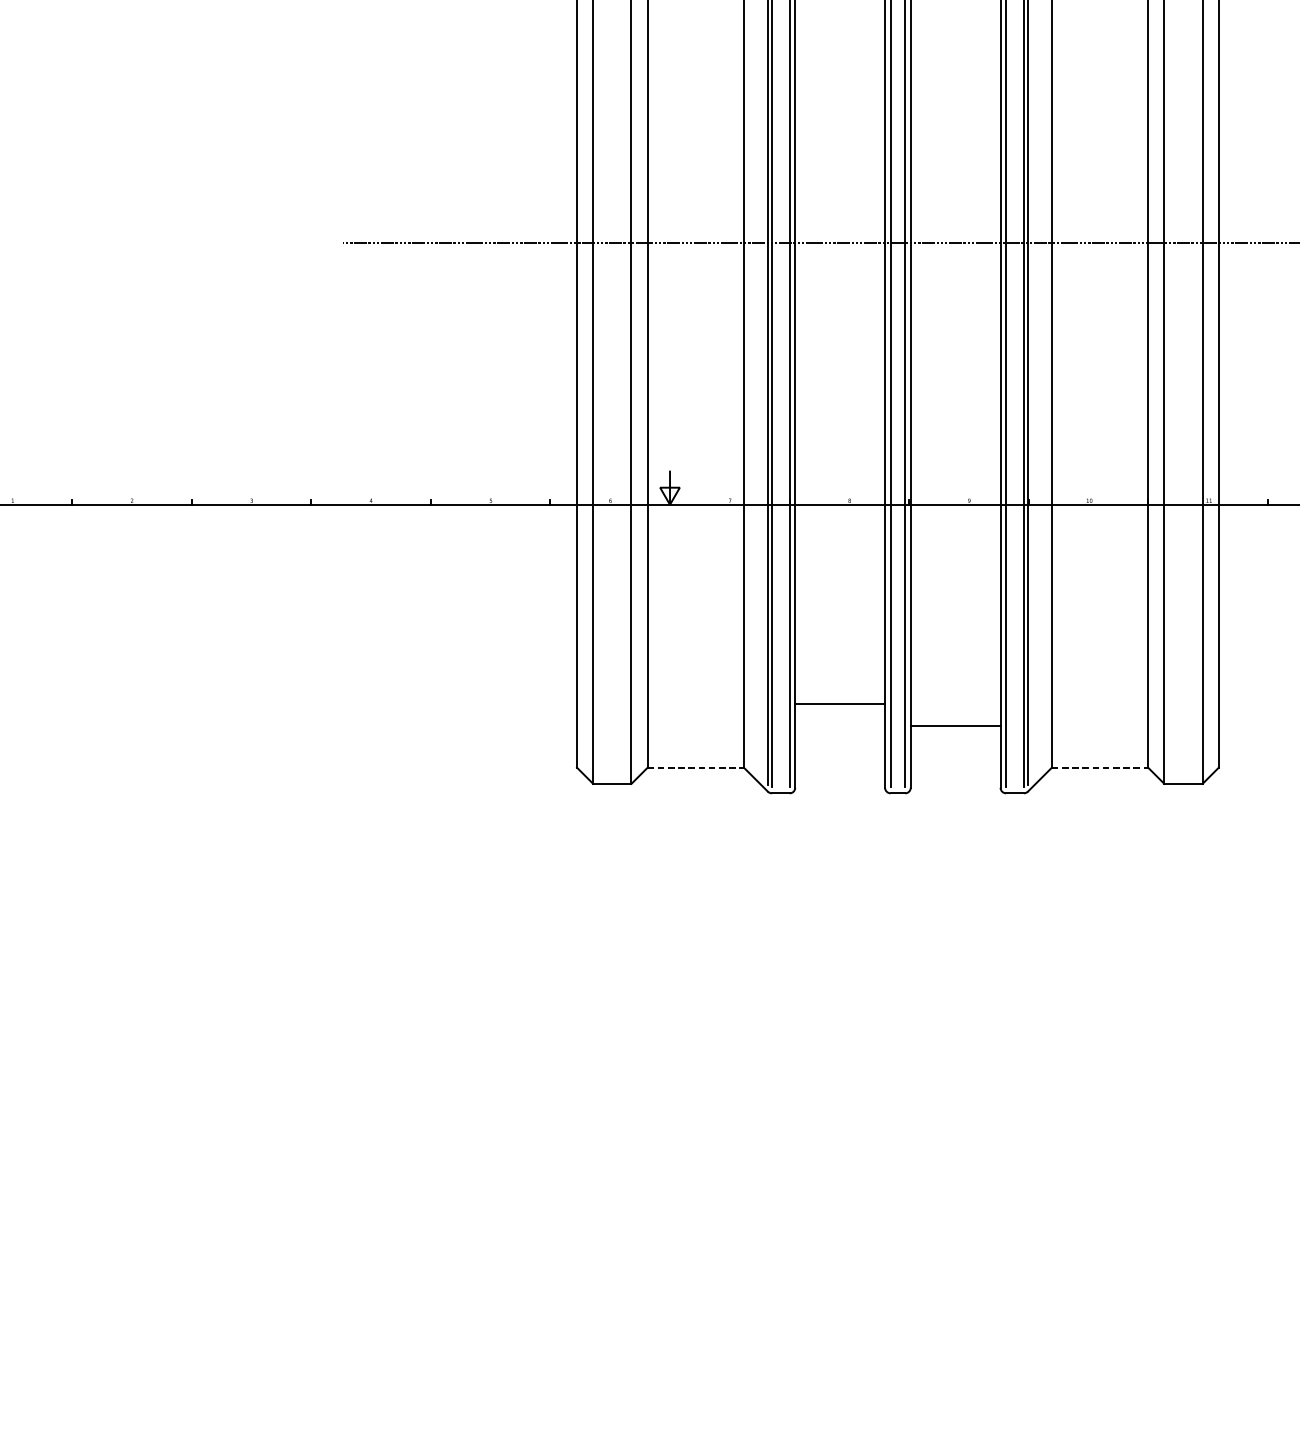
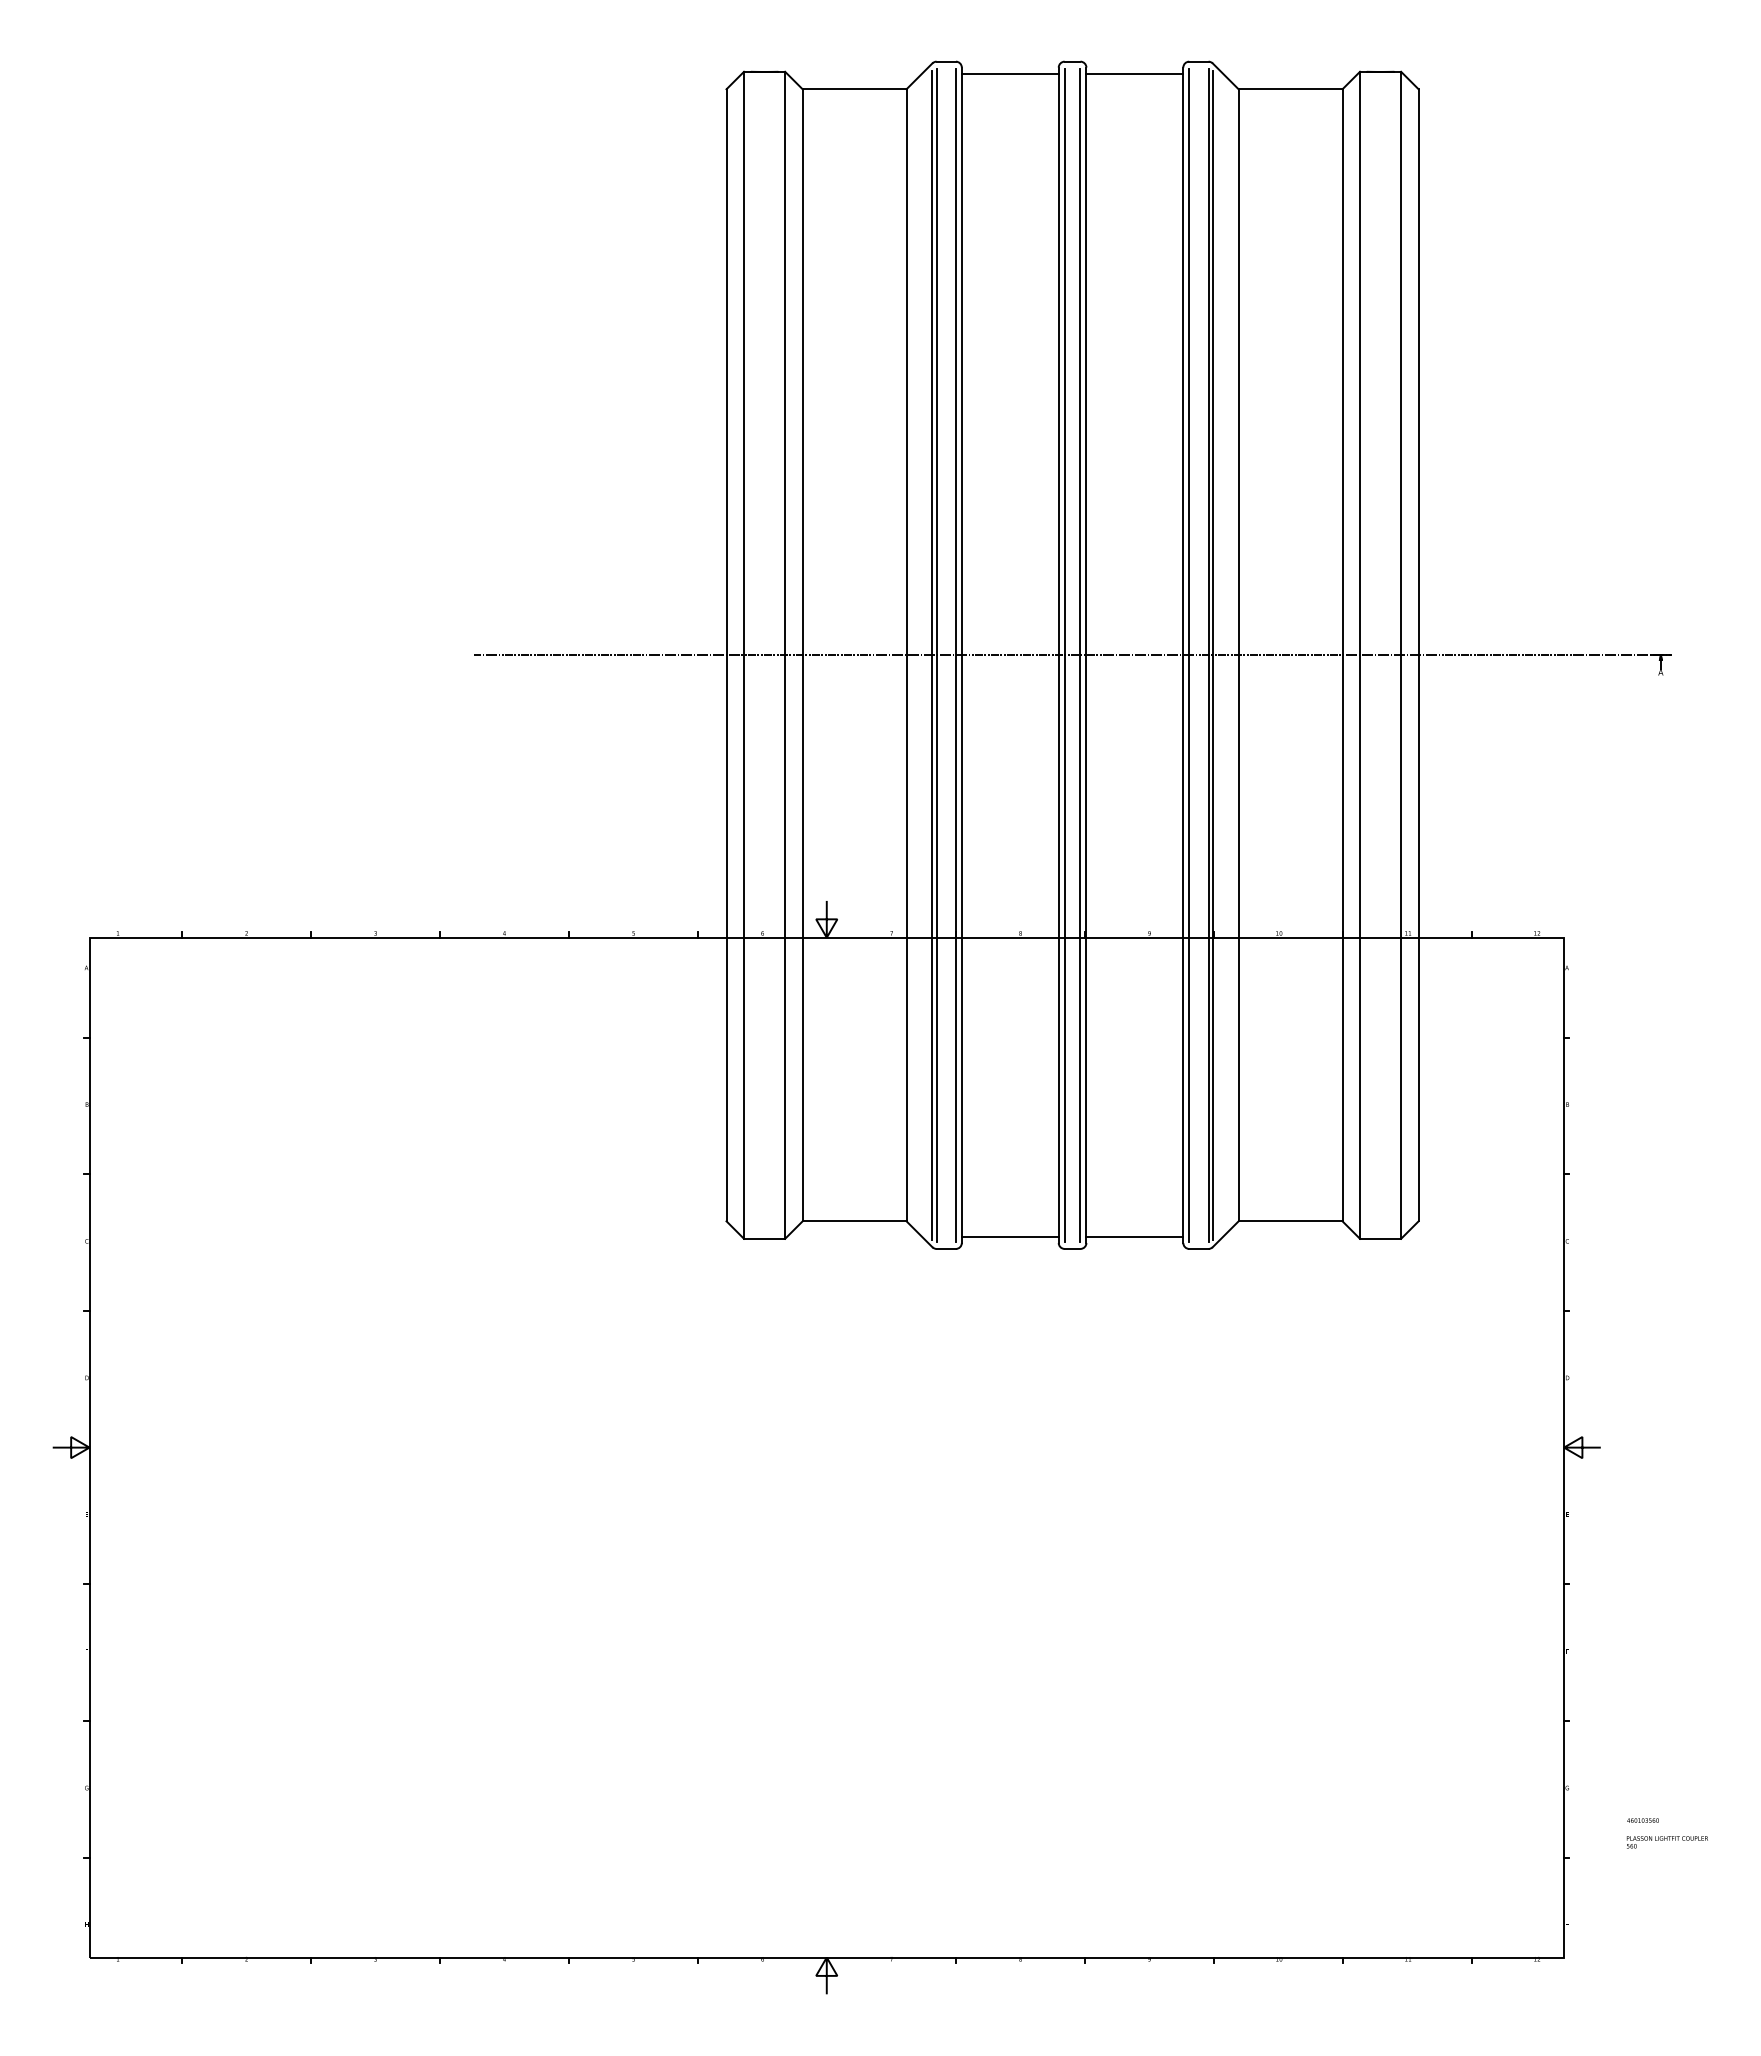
line: (839, 703) -> (1009, 1237), moved
line: (955, 726) -> (1134, 1237), moved
line: (695, 767) -> (854, 1221), dashed -> solid
line: (1099, 767) -> (1290, 1221), dashed -> solid

